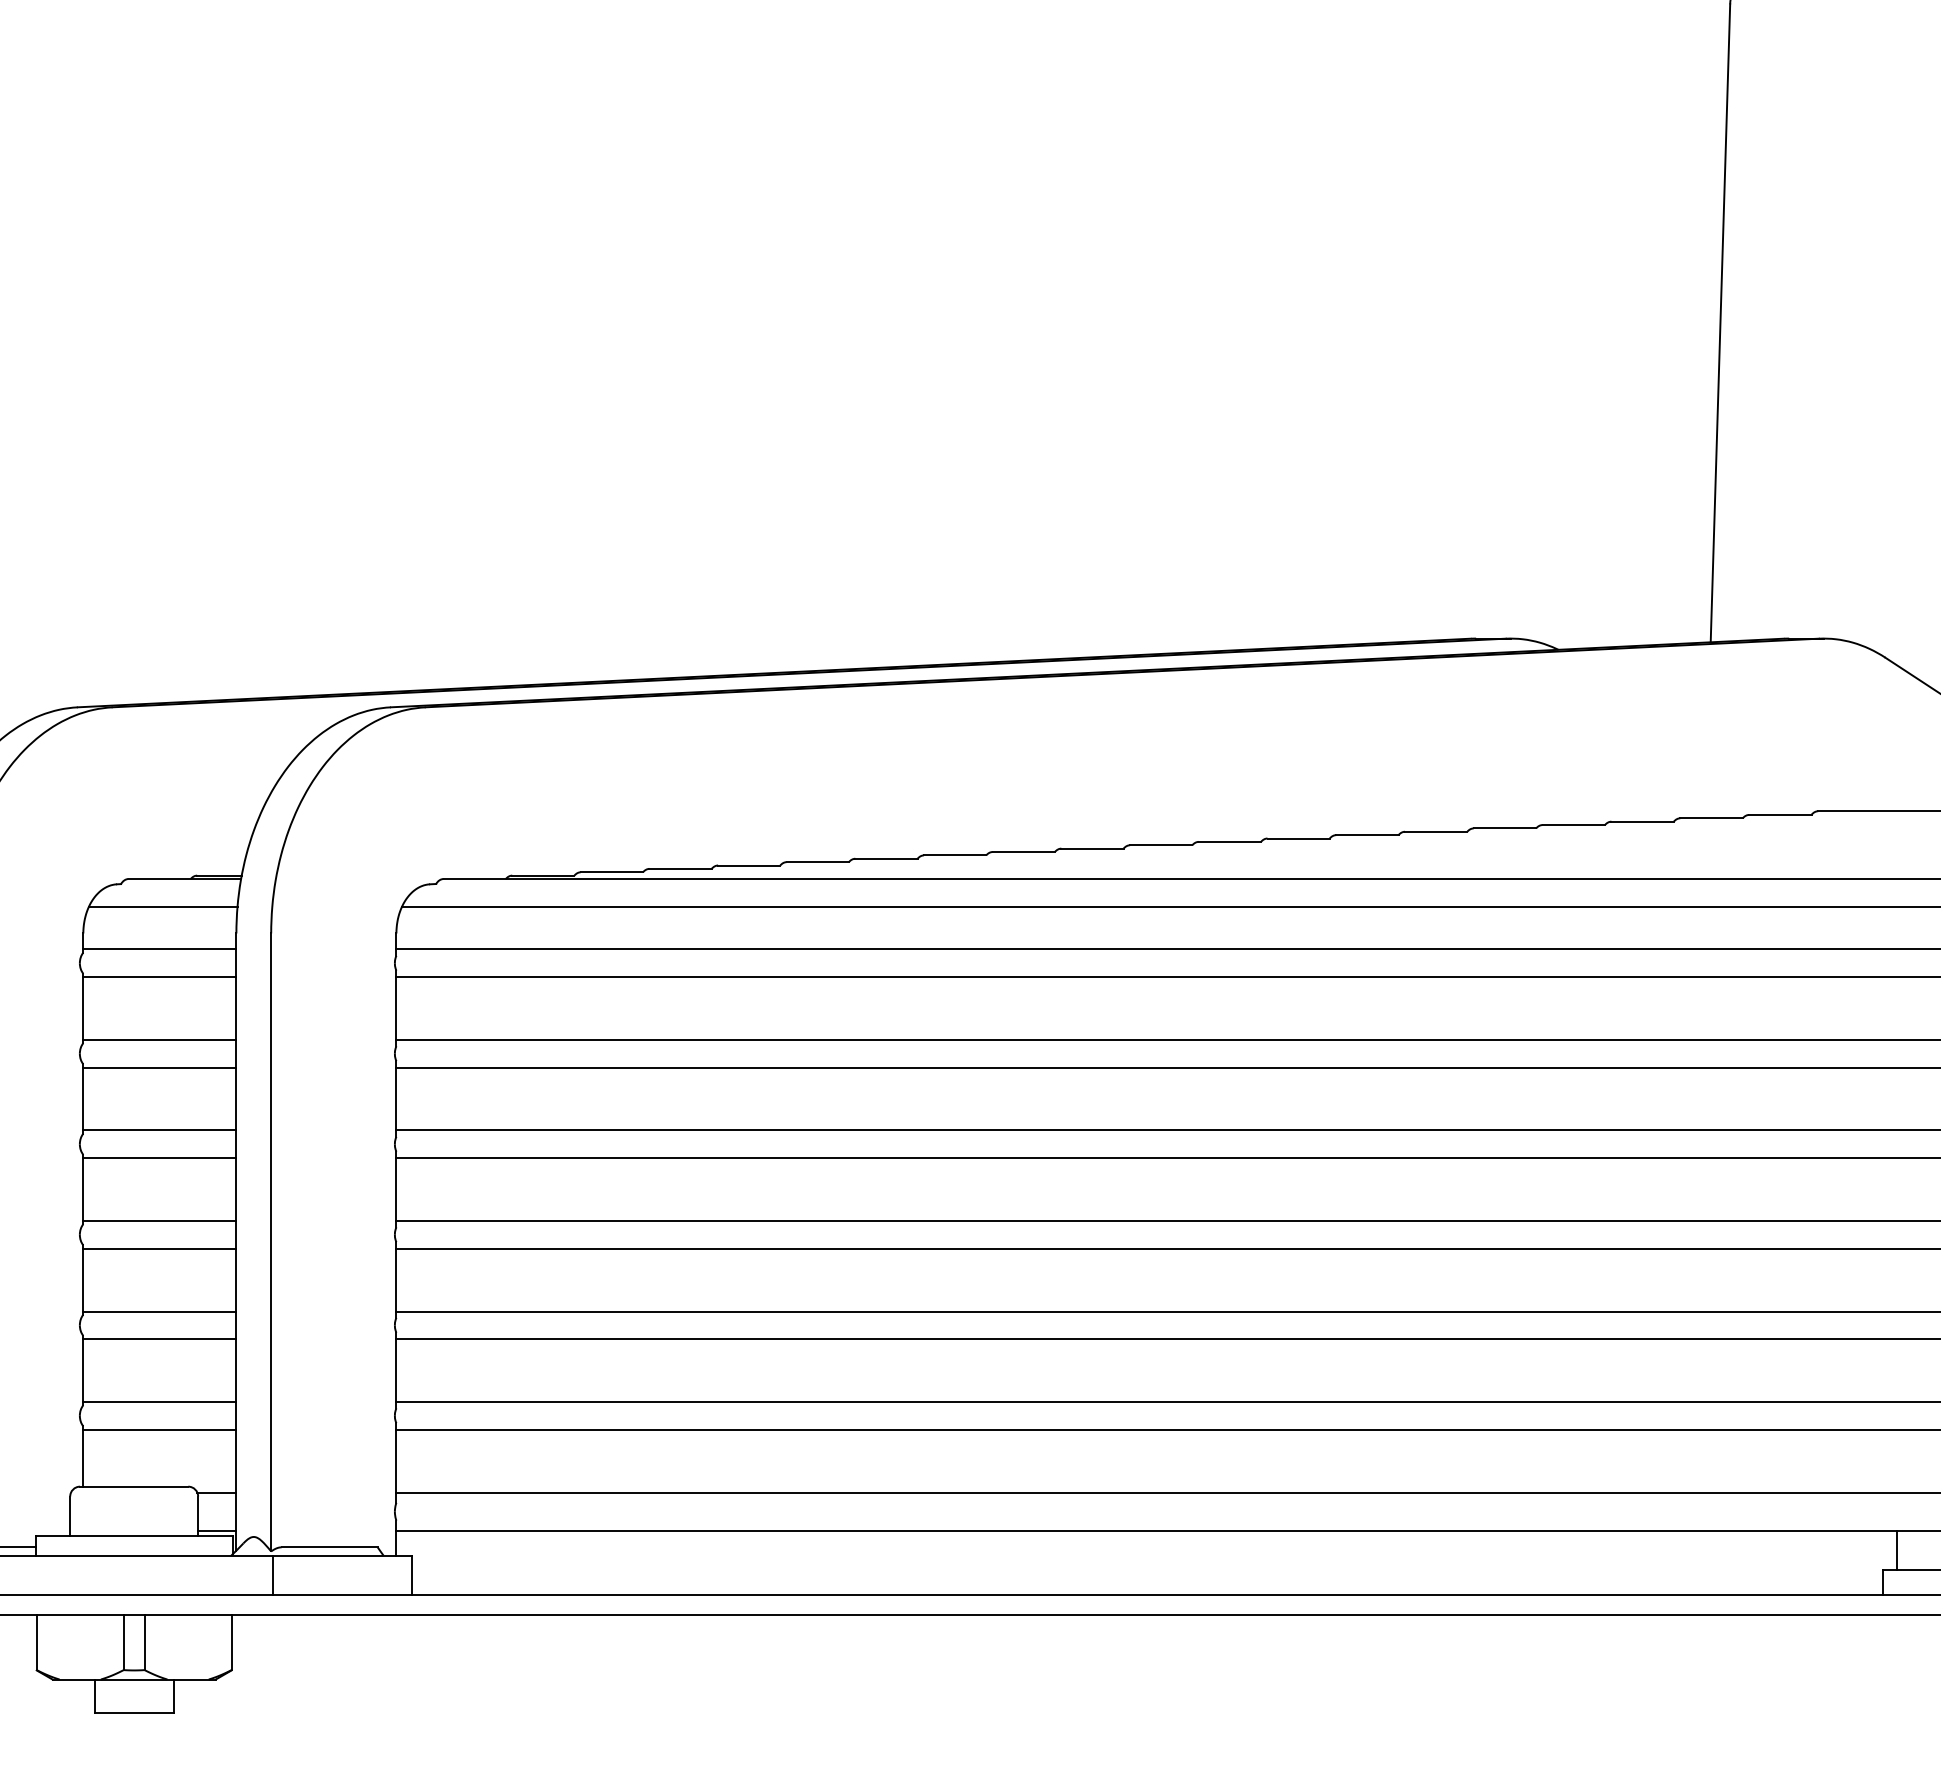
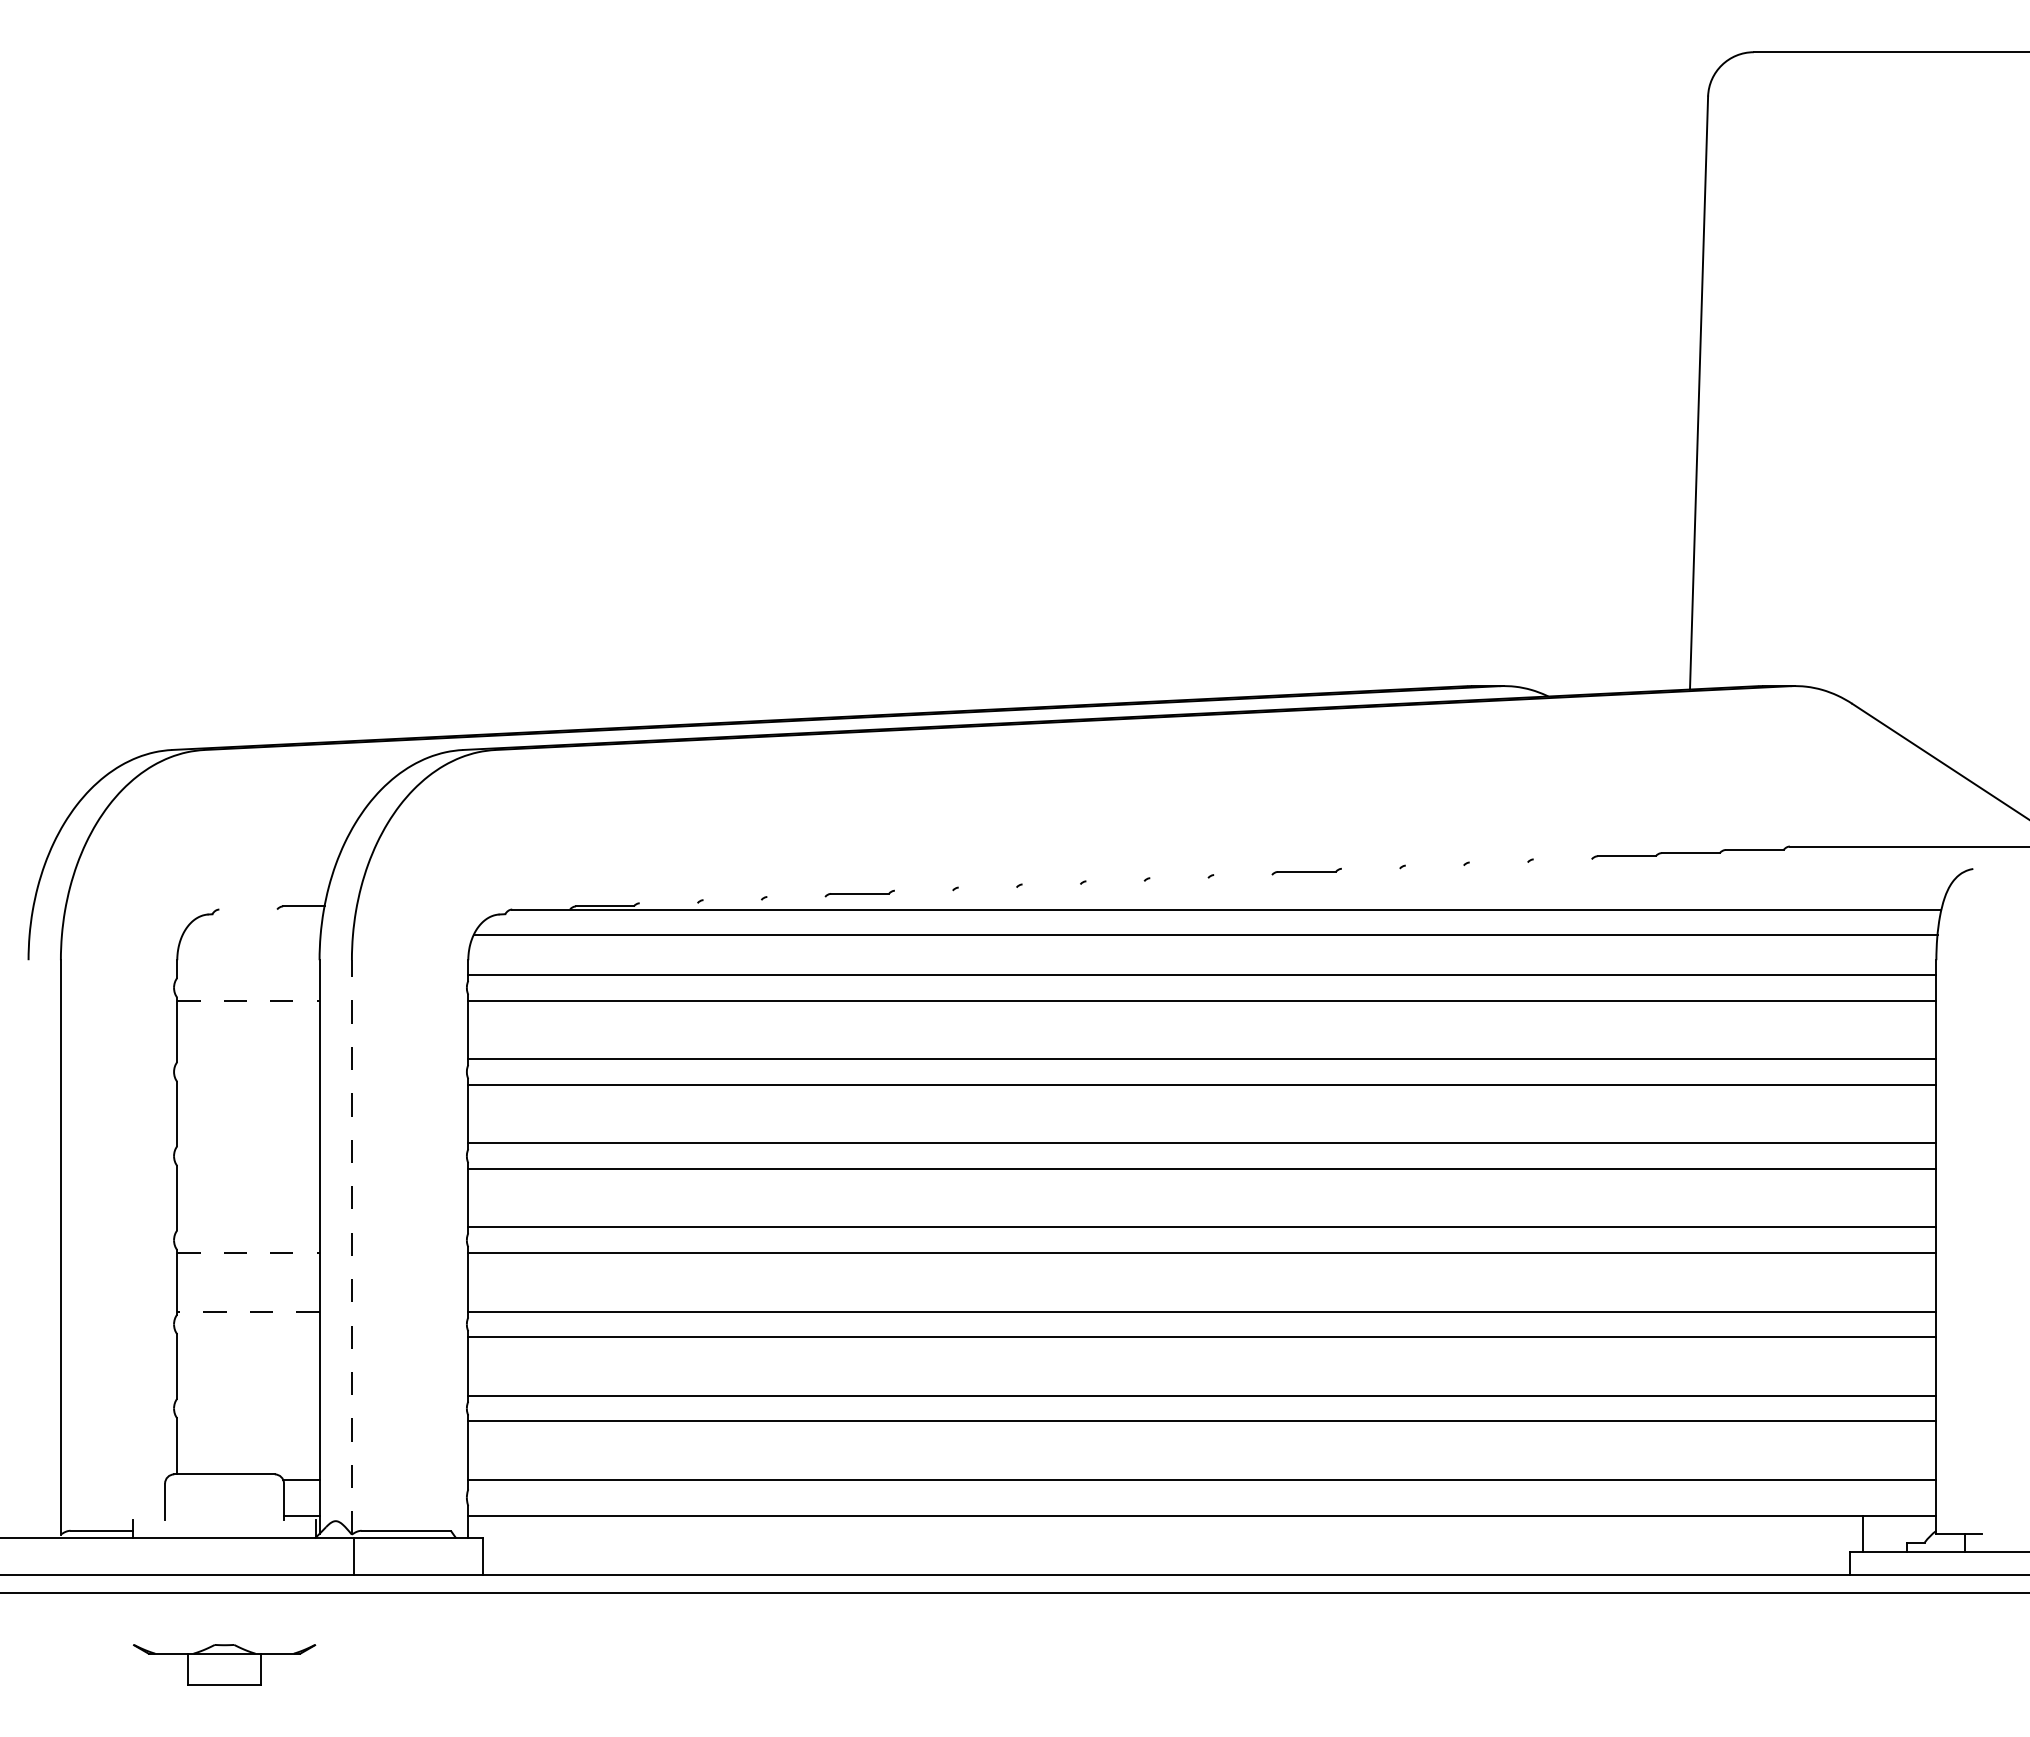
line: (1573, 825) -> (1562, 859), removed
line: (1504, 828) -> (1498, 862), removed
line: (1435, 831) -> (1434, 865), removed
line: (1366, 834) -> (1370, 868), removed
line: (1230, 842) -> (1243, 875), removed
line: (1161, 845) -> (1179, 878), removed
line: (1092, 848) -> (1115, 881), removed
line: (1023, 852) -> (1051, 884), removed
line: (954, 855) -> (987, 887), removed
line: (886, 858) -> (923, 890), removed
line: (749, 866) -> (796, 897), removed
line: (680, 869) -> (732, 900), removed
line: (611, 872) -> (668, 903), removed
line: (184, 878) -> (271, 909), removed
line: (163, 906) -> (251, 935), removed
line: (159, 949) -> (248, 975), removed
line: (159, 976) -> (248, 1000), solid -> dashed
line: (159, 1040) -> (248, 1059), removed
line: (159, 1067) -> (248, 1084), removed
line: (159, 1130) -> (248, 1143), removed
line: (159, 1157) -> (248, 1168), removed
line: (159, 1221) -> (248, 1227), removed
line: (270, 1241) -> (351, 1246), solid -> dashed
line: (159, 1249) -> (248, 1253), solid -> dashed
line: (158, 1311) -> (247, 1311), solid -> dashed
line: (159, 1339) -> (248, 1337), removed
line: (159, 1401) -> (248, 1395), removed
line: (159, 1429) -> (248, 1421), removed
line: (134, 1536) -> (224, 1520), removed
line: (37, 1641) -> (134, 1618), removed
line: (123, 1641) -> (214, 1618), removed
line: (144, 1641) -> (234, 1618), removed
line: (232, 1641) -> (315, 1618), removed

